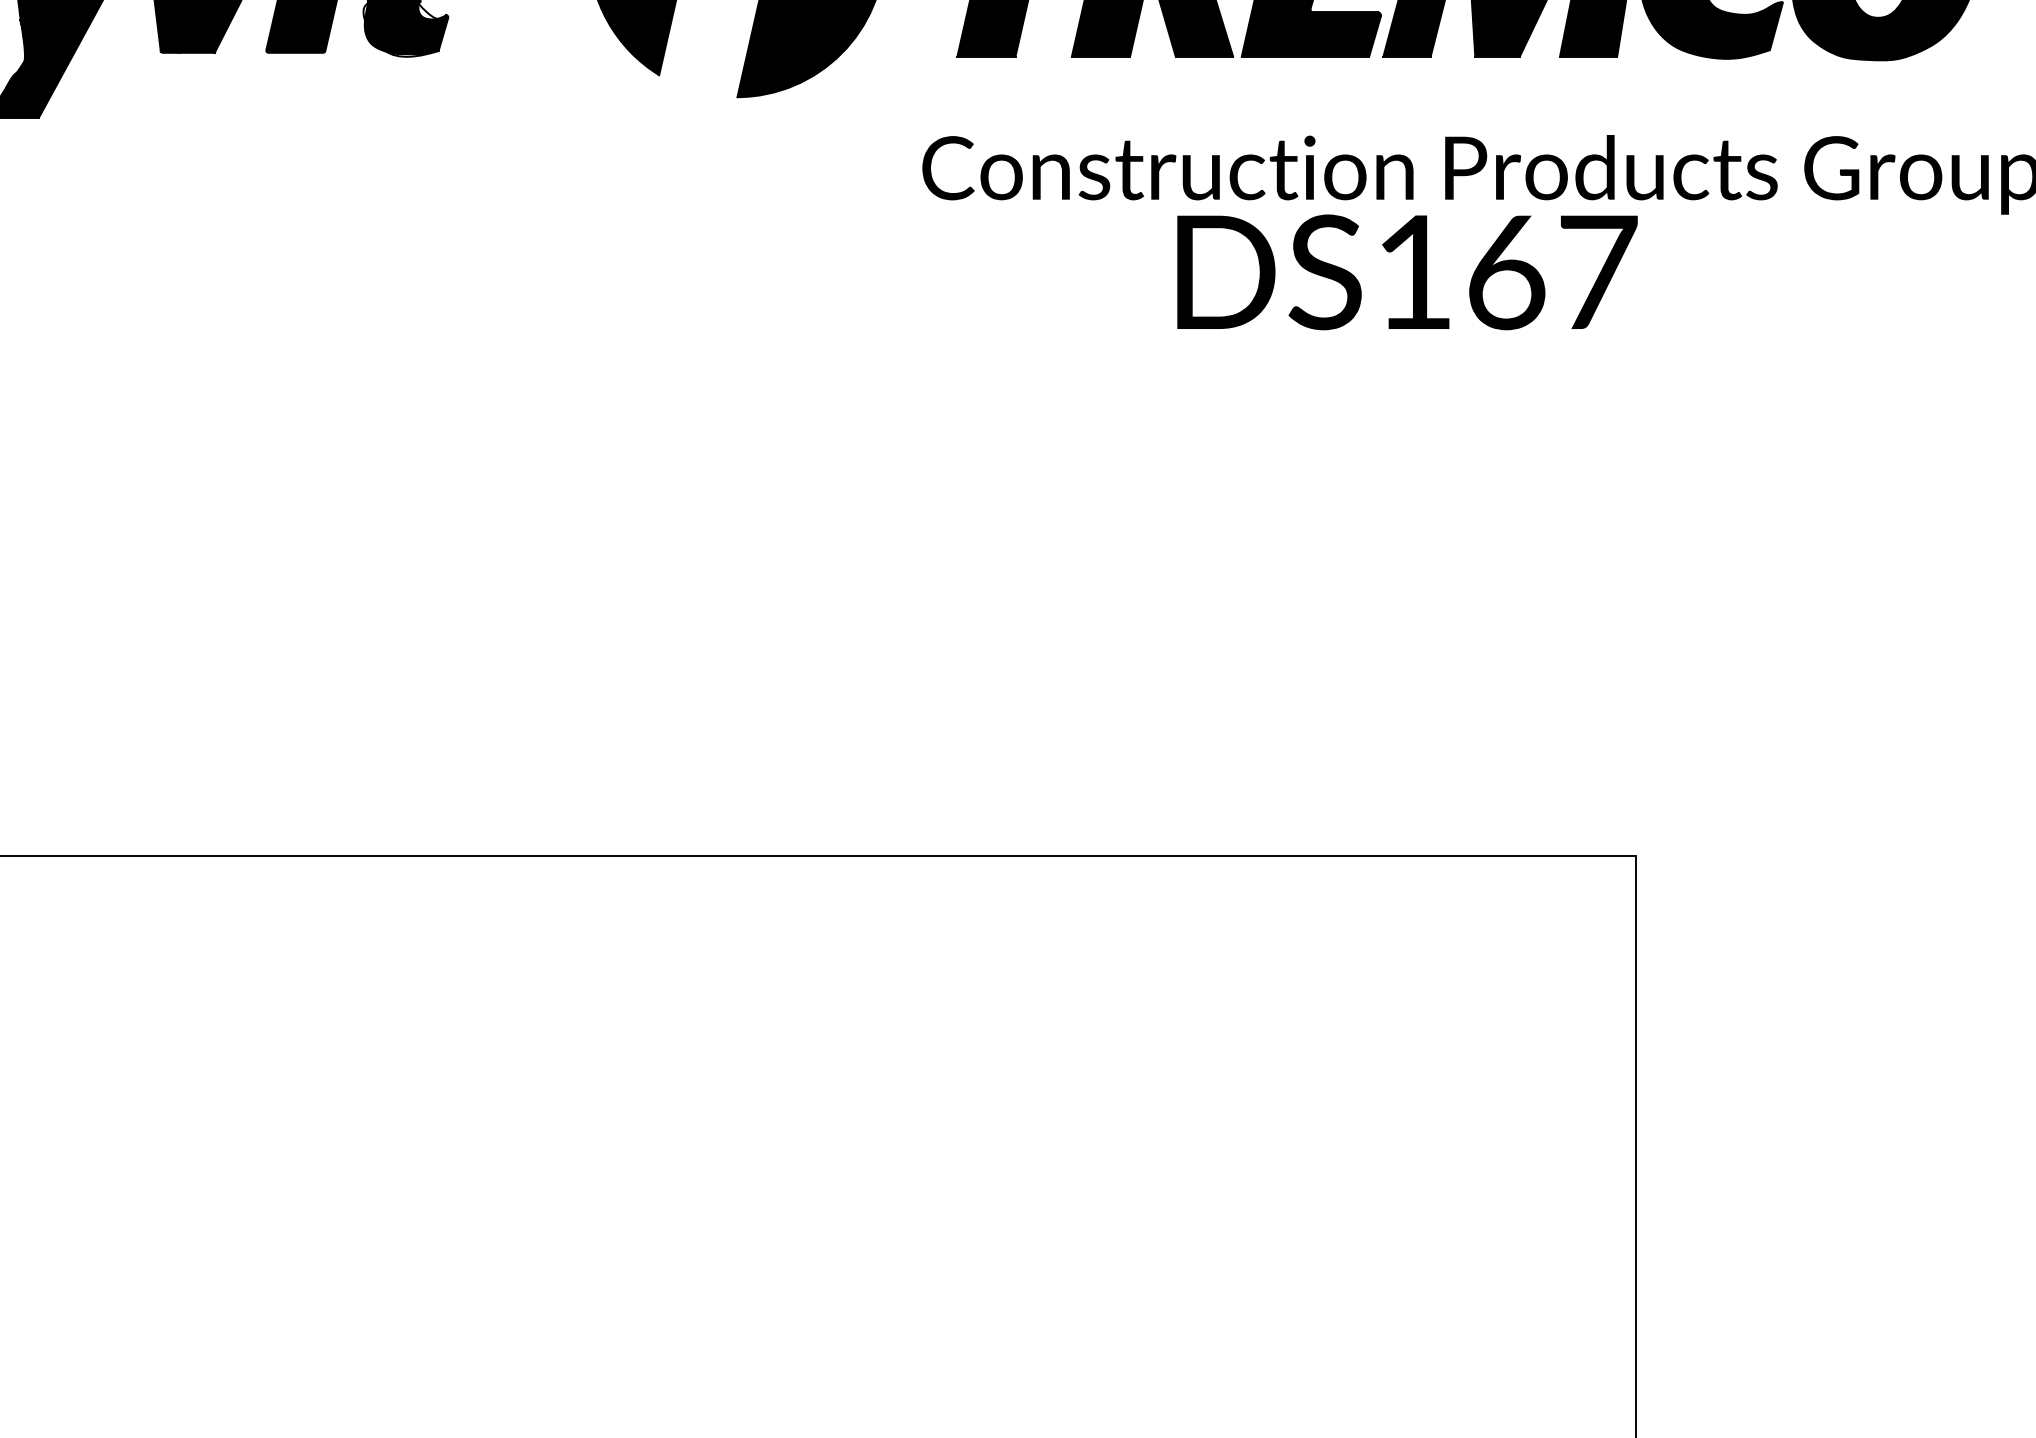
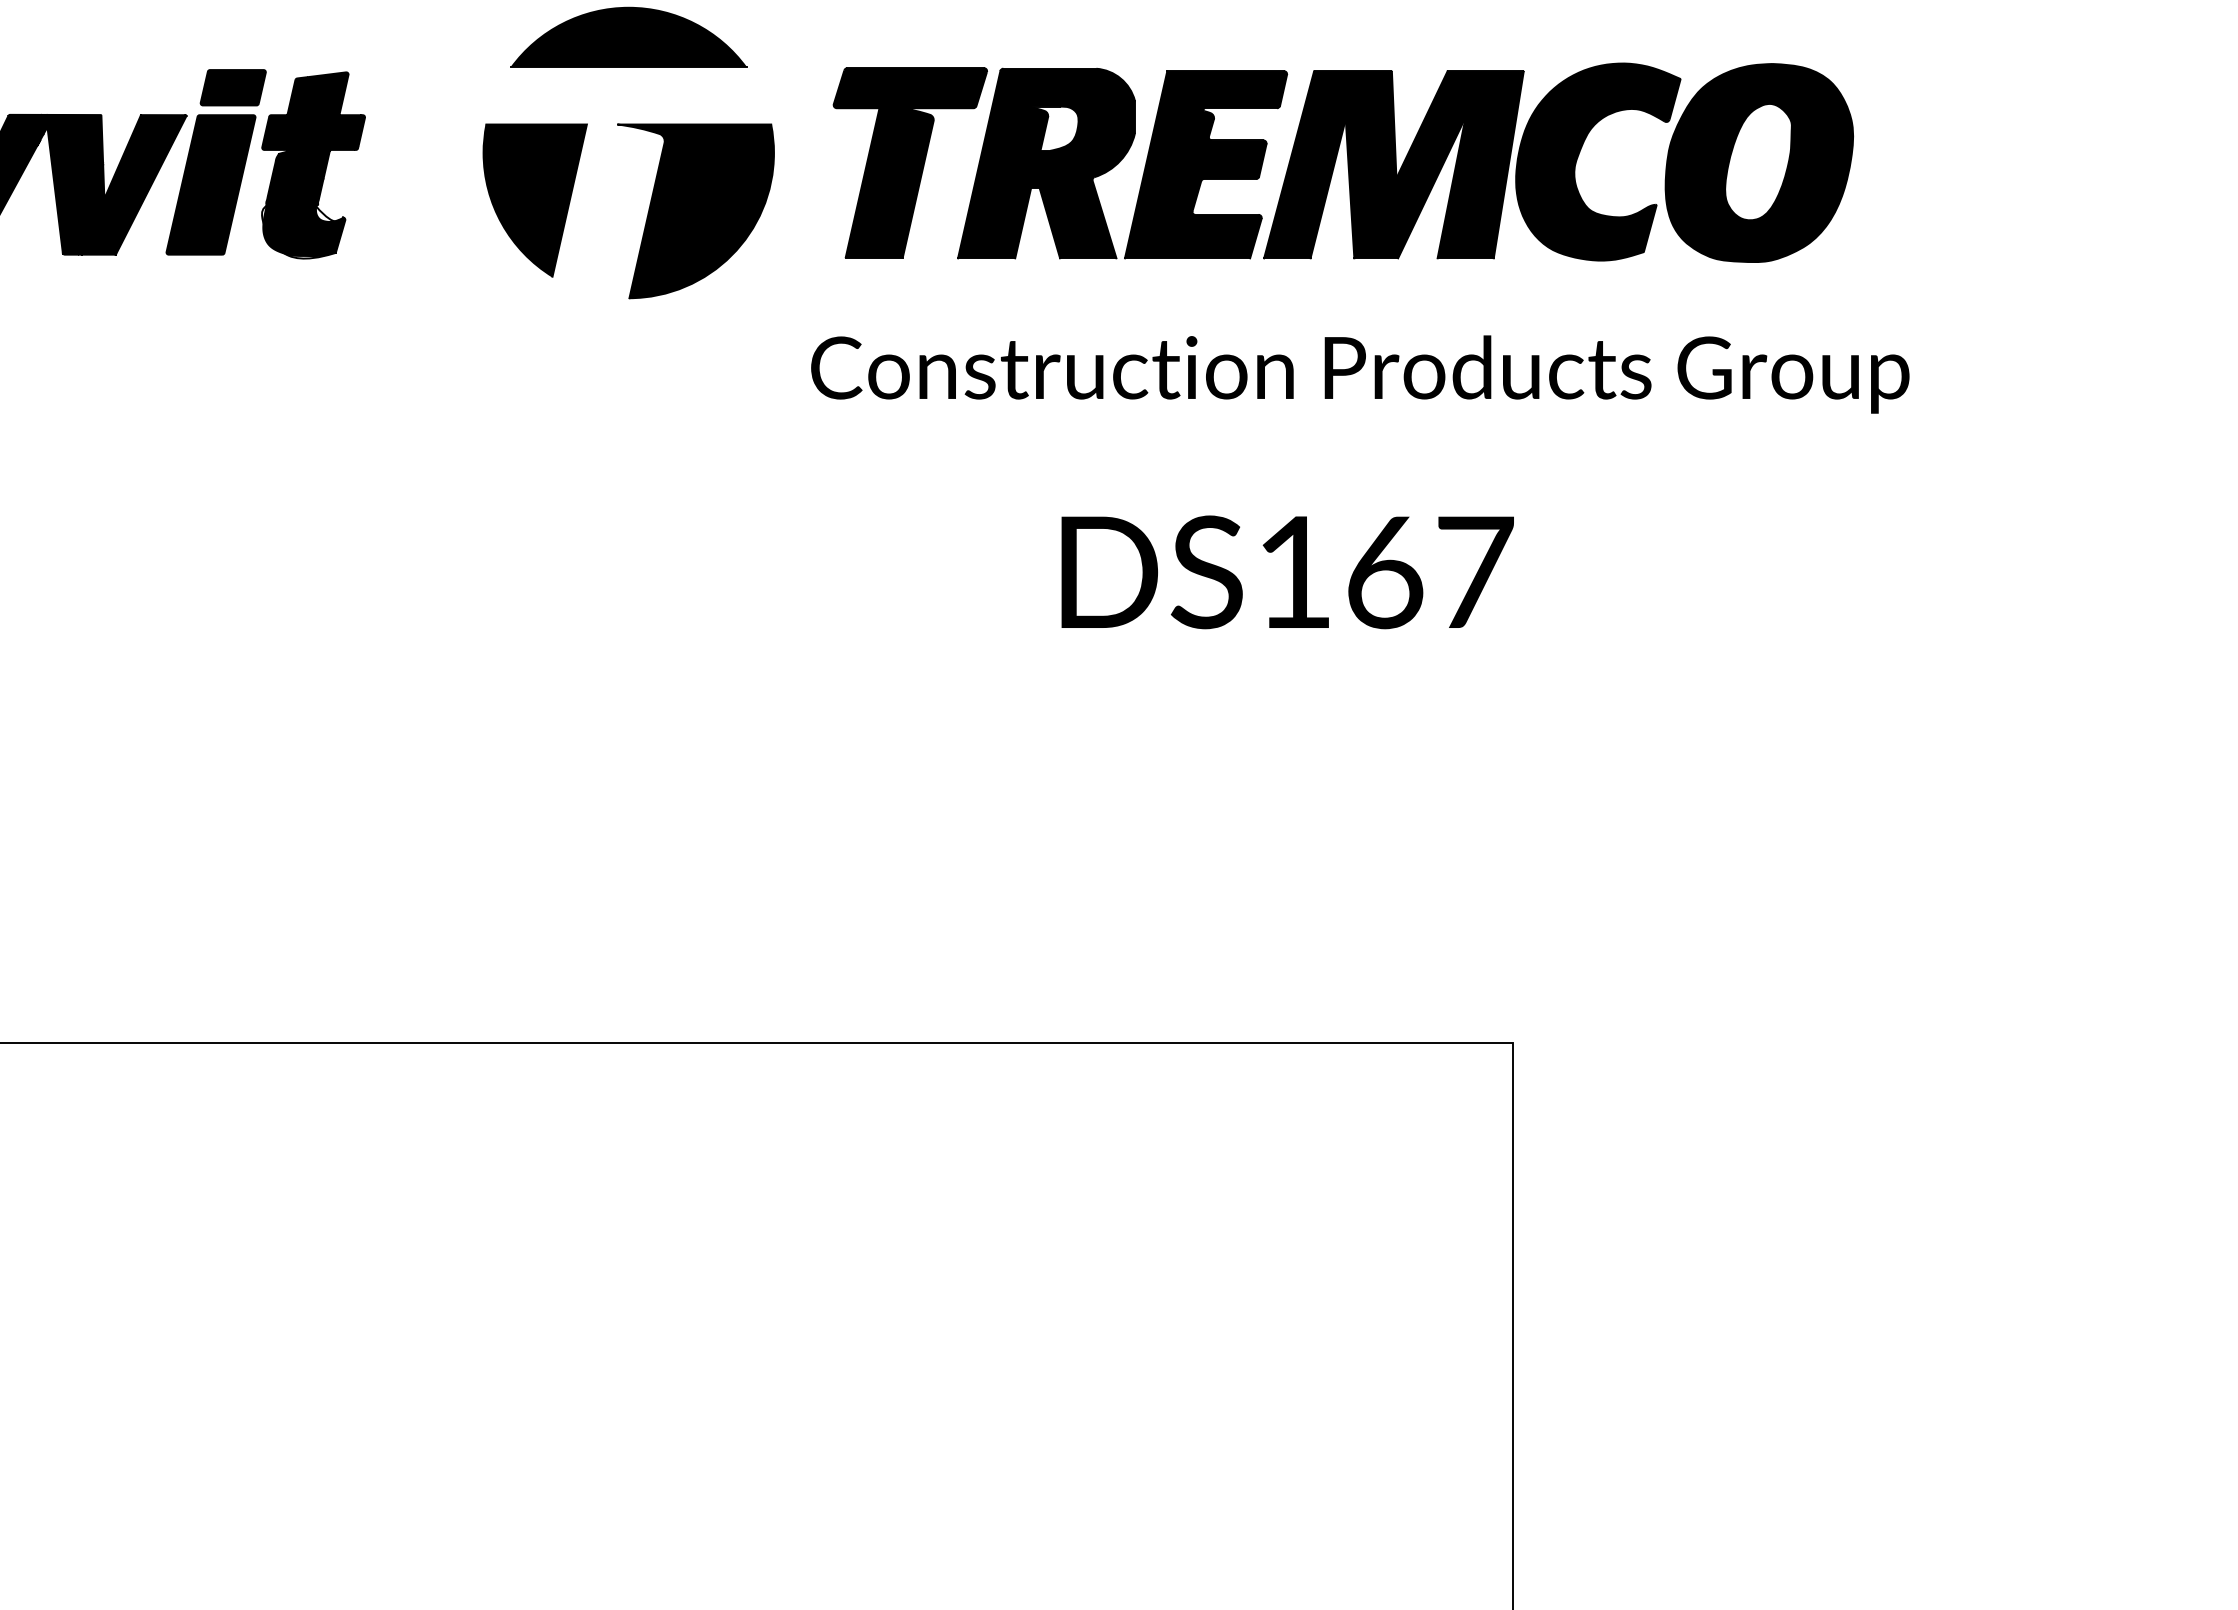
text: (1407, 272) -> (1287, 572), moved

